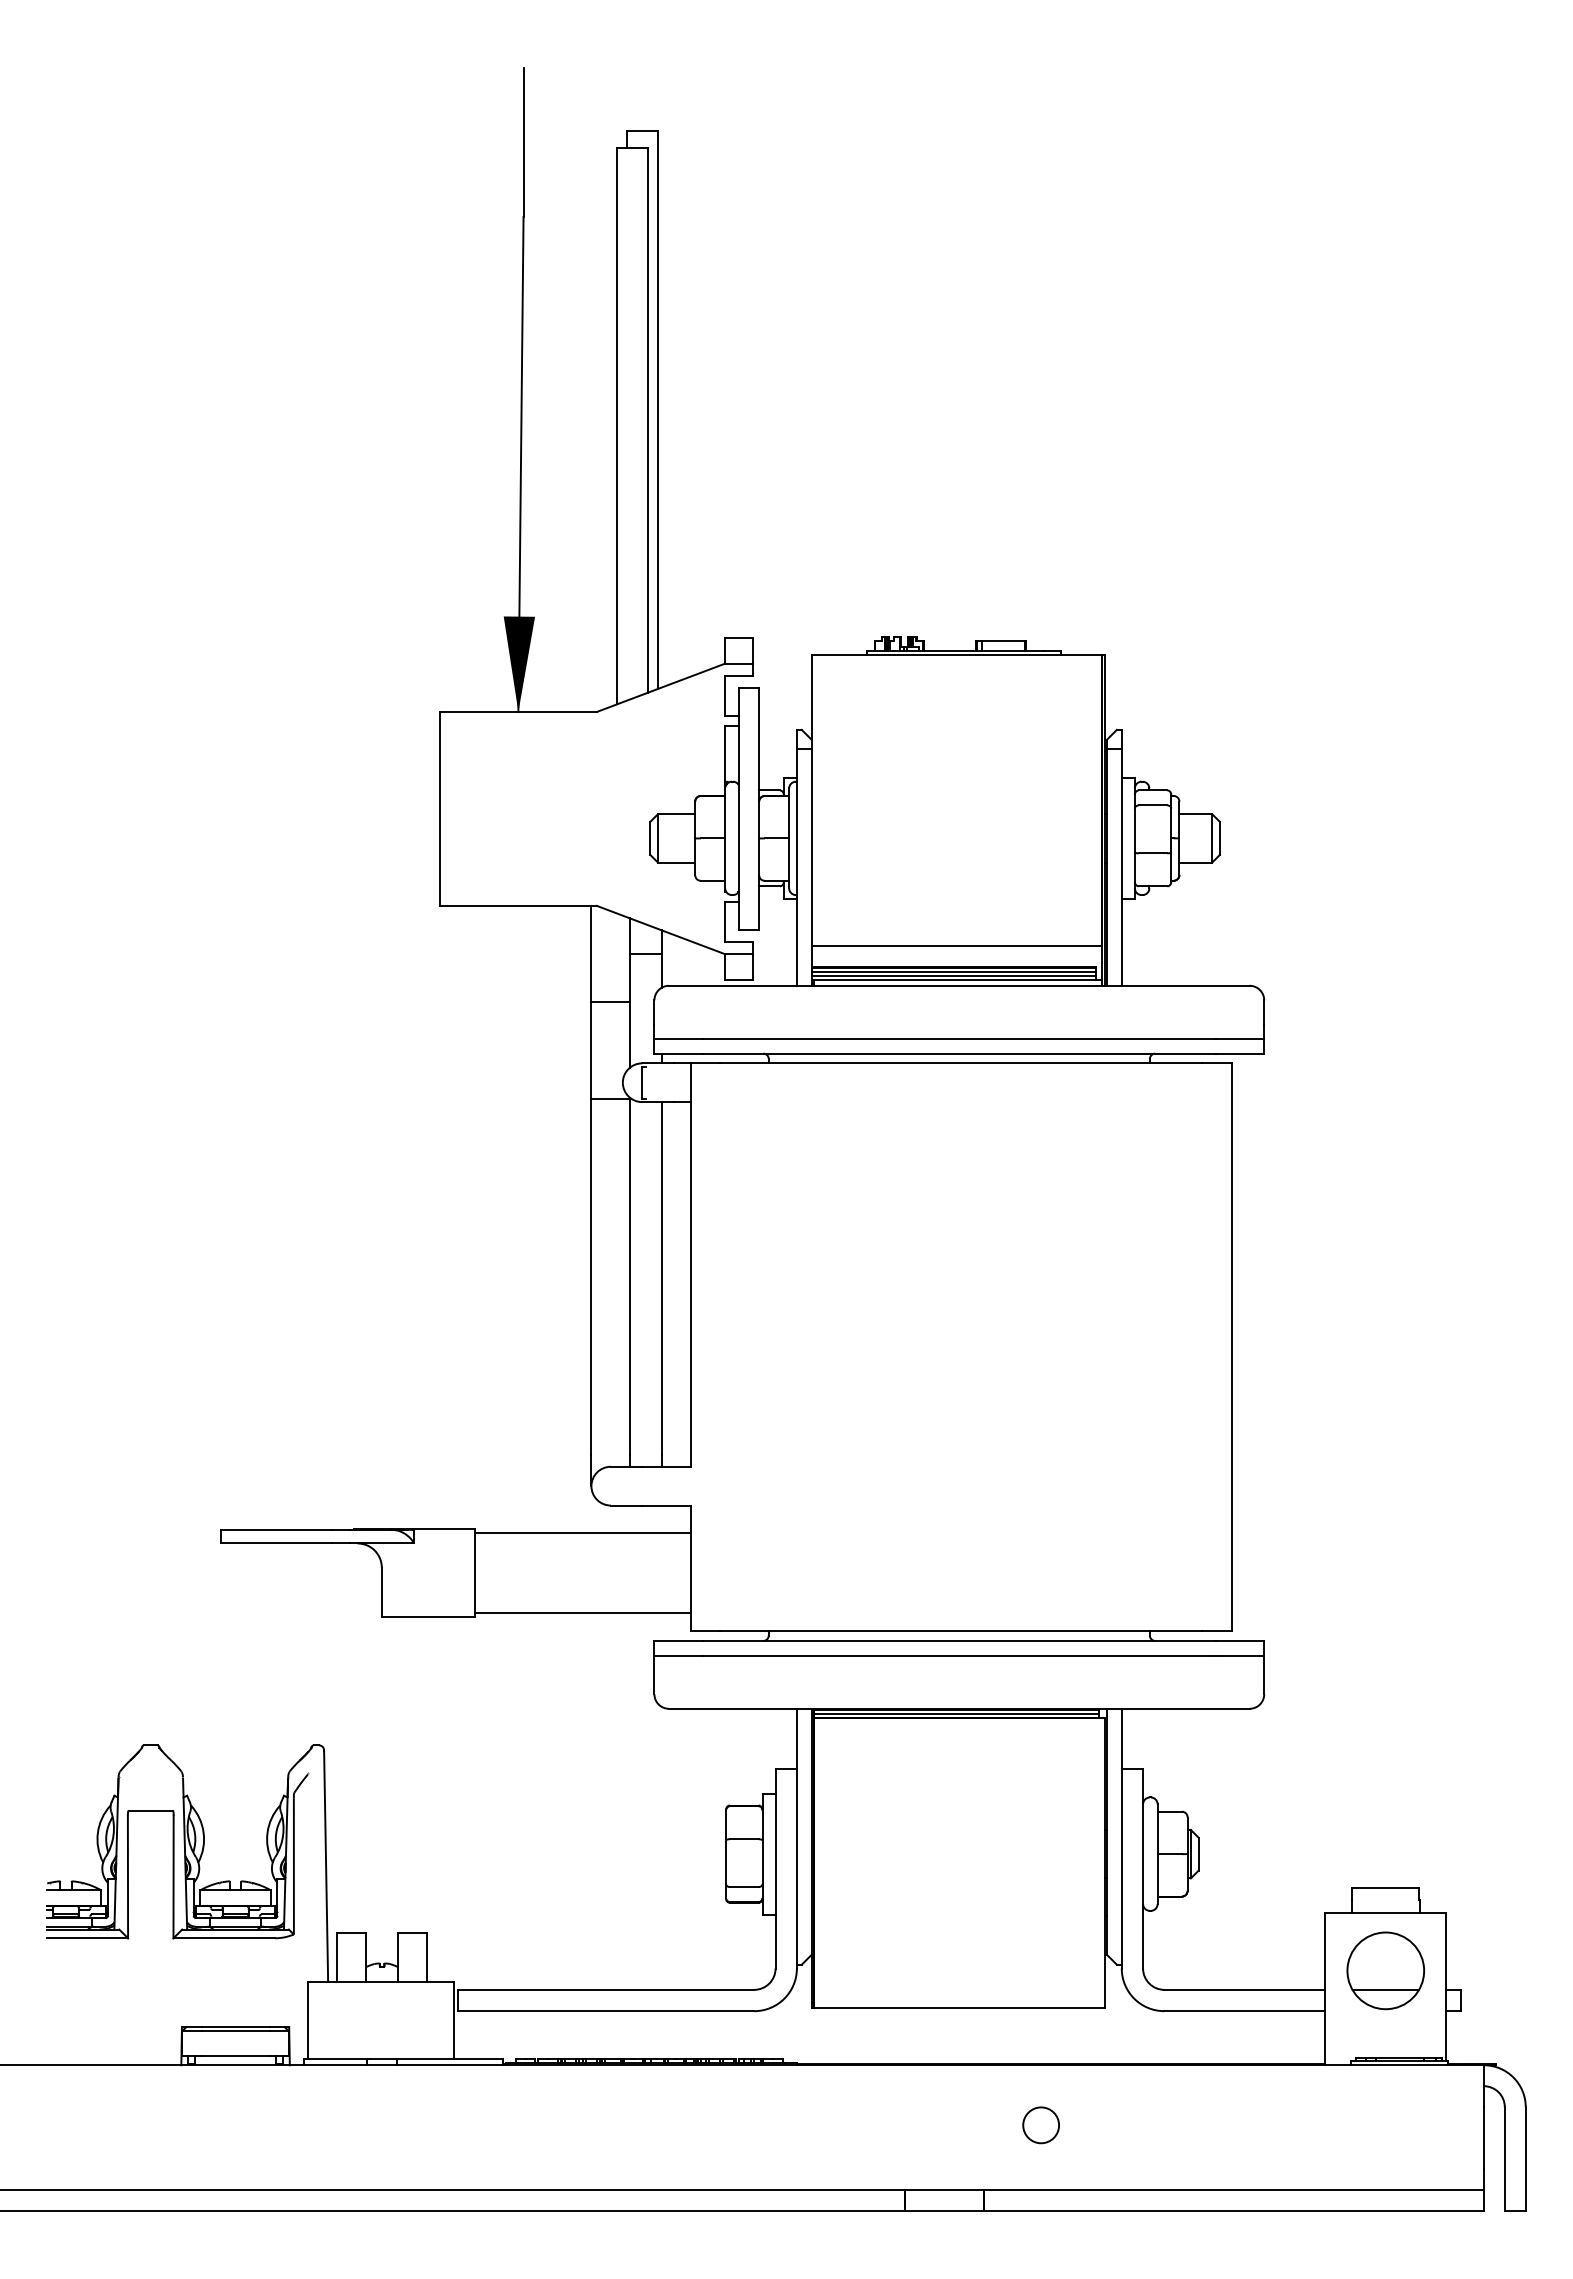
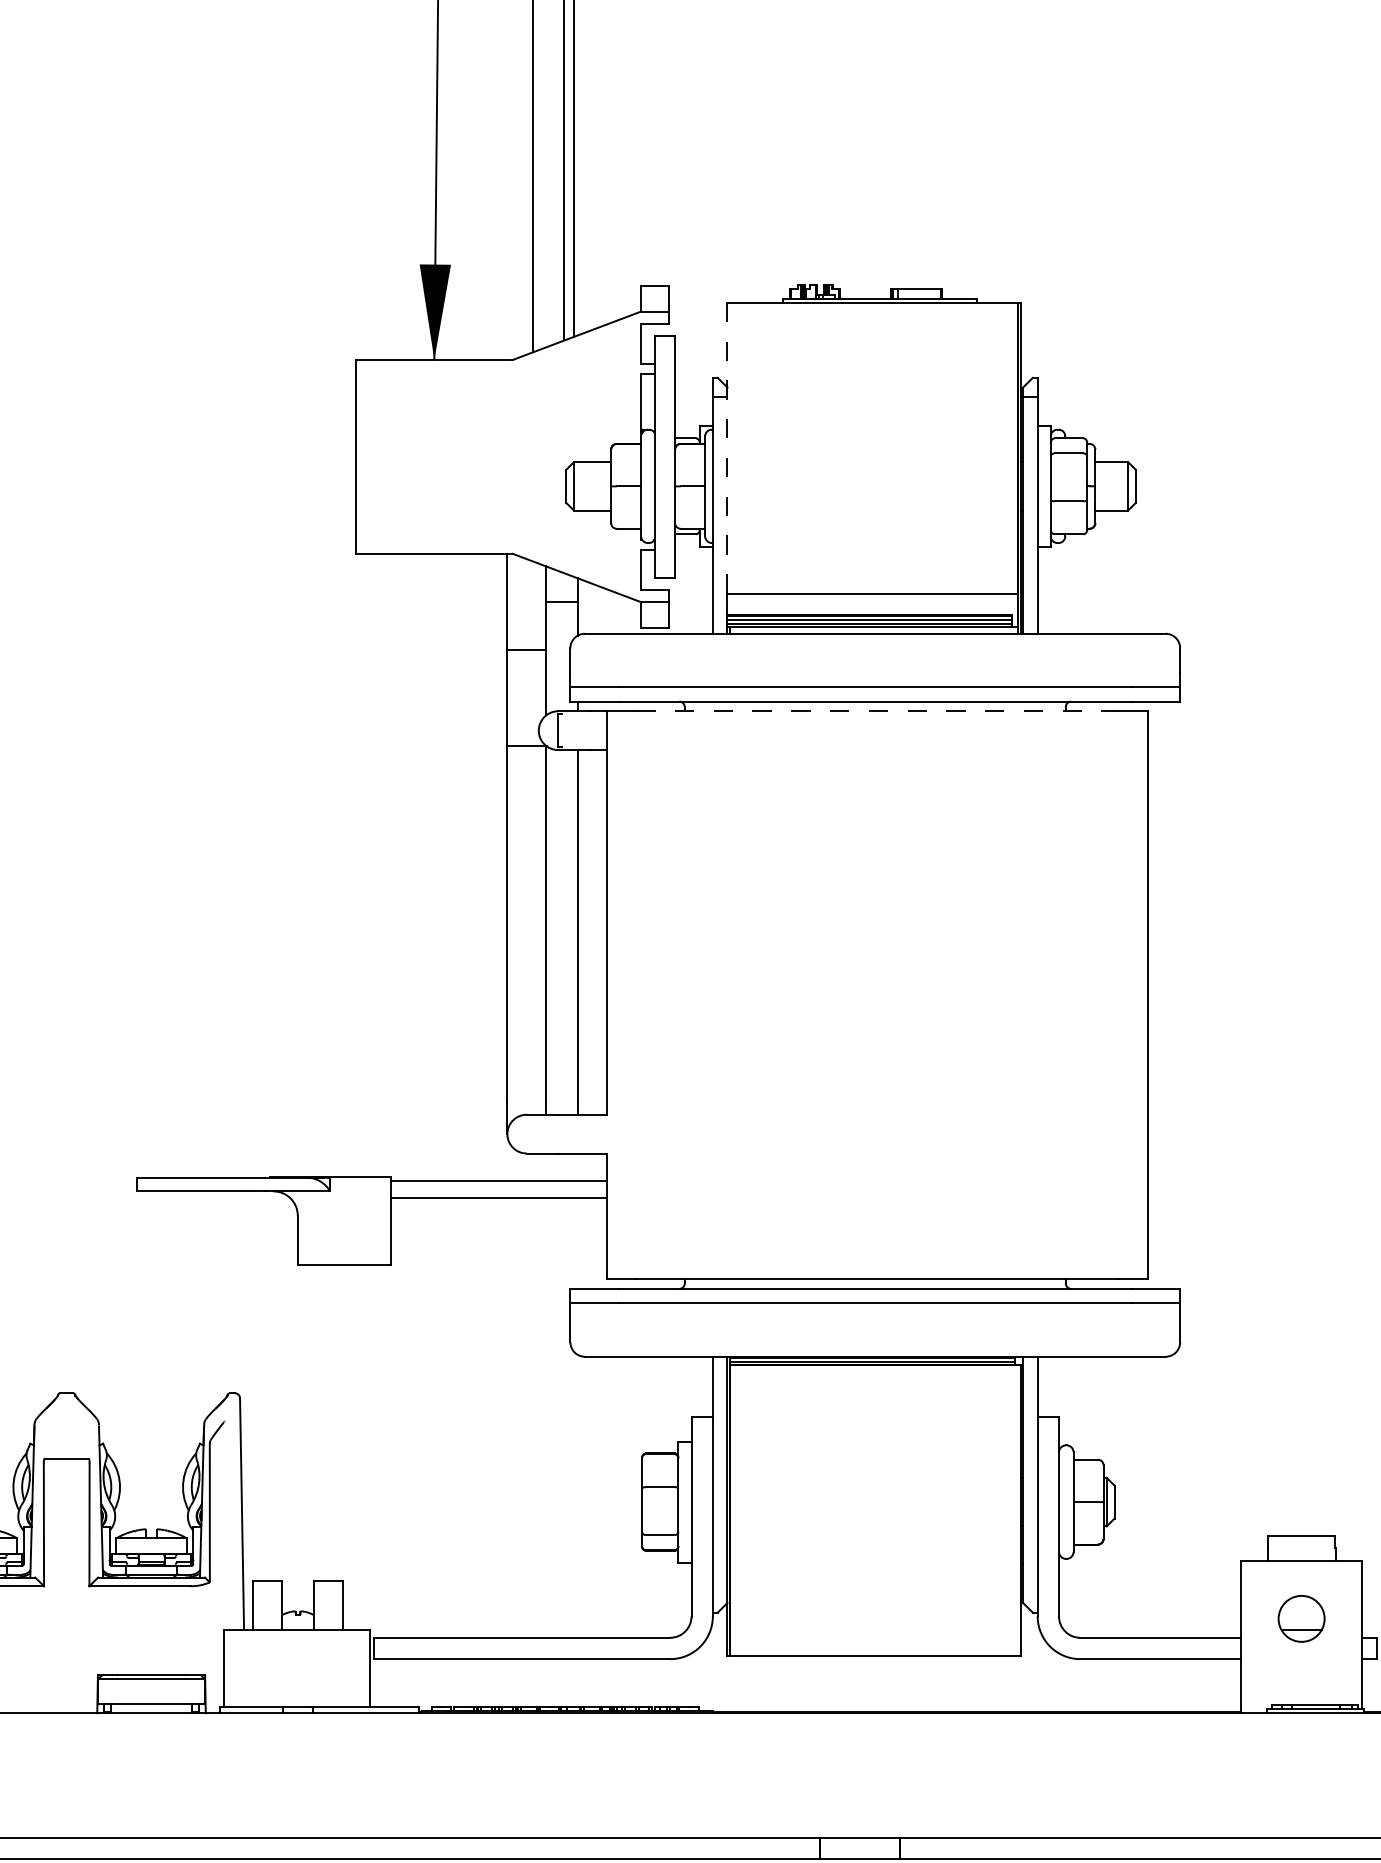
line: (811, 800) -> (727, 448), solid -> dashed
line: (961, 1063) -> (877, 711), solid -> dashed
line: (582, 1613) -> (498, 1198), moved
part: (1385, 1970) -> (1301, 1618), size x0.6
circle: (1040, 2125) -> (956, 1773), removed

